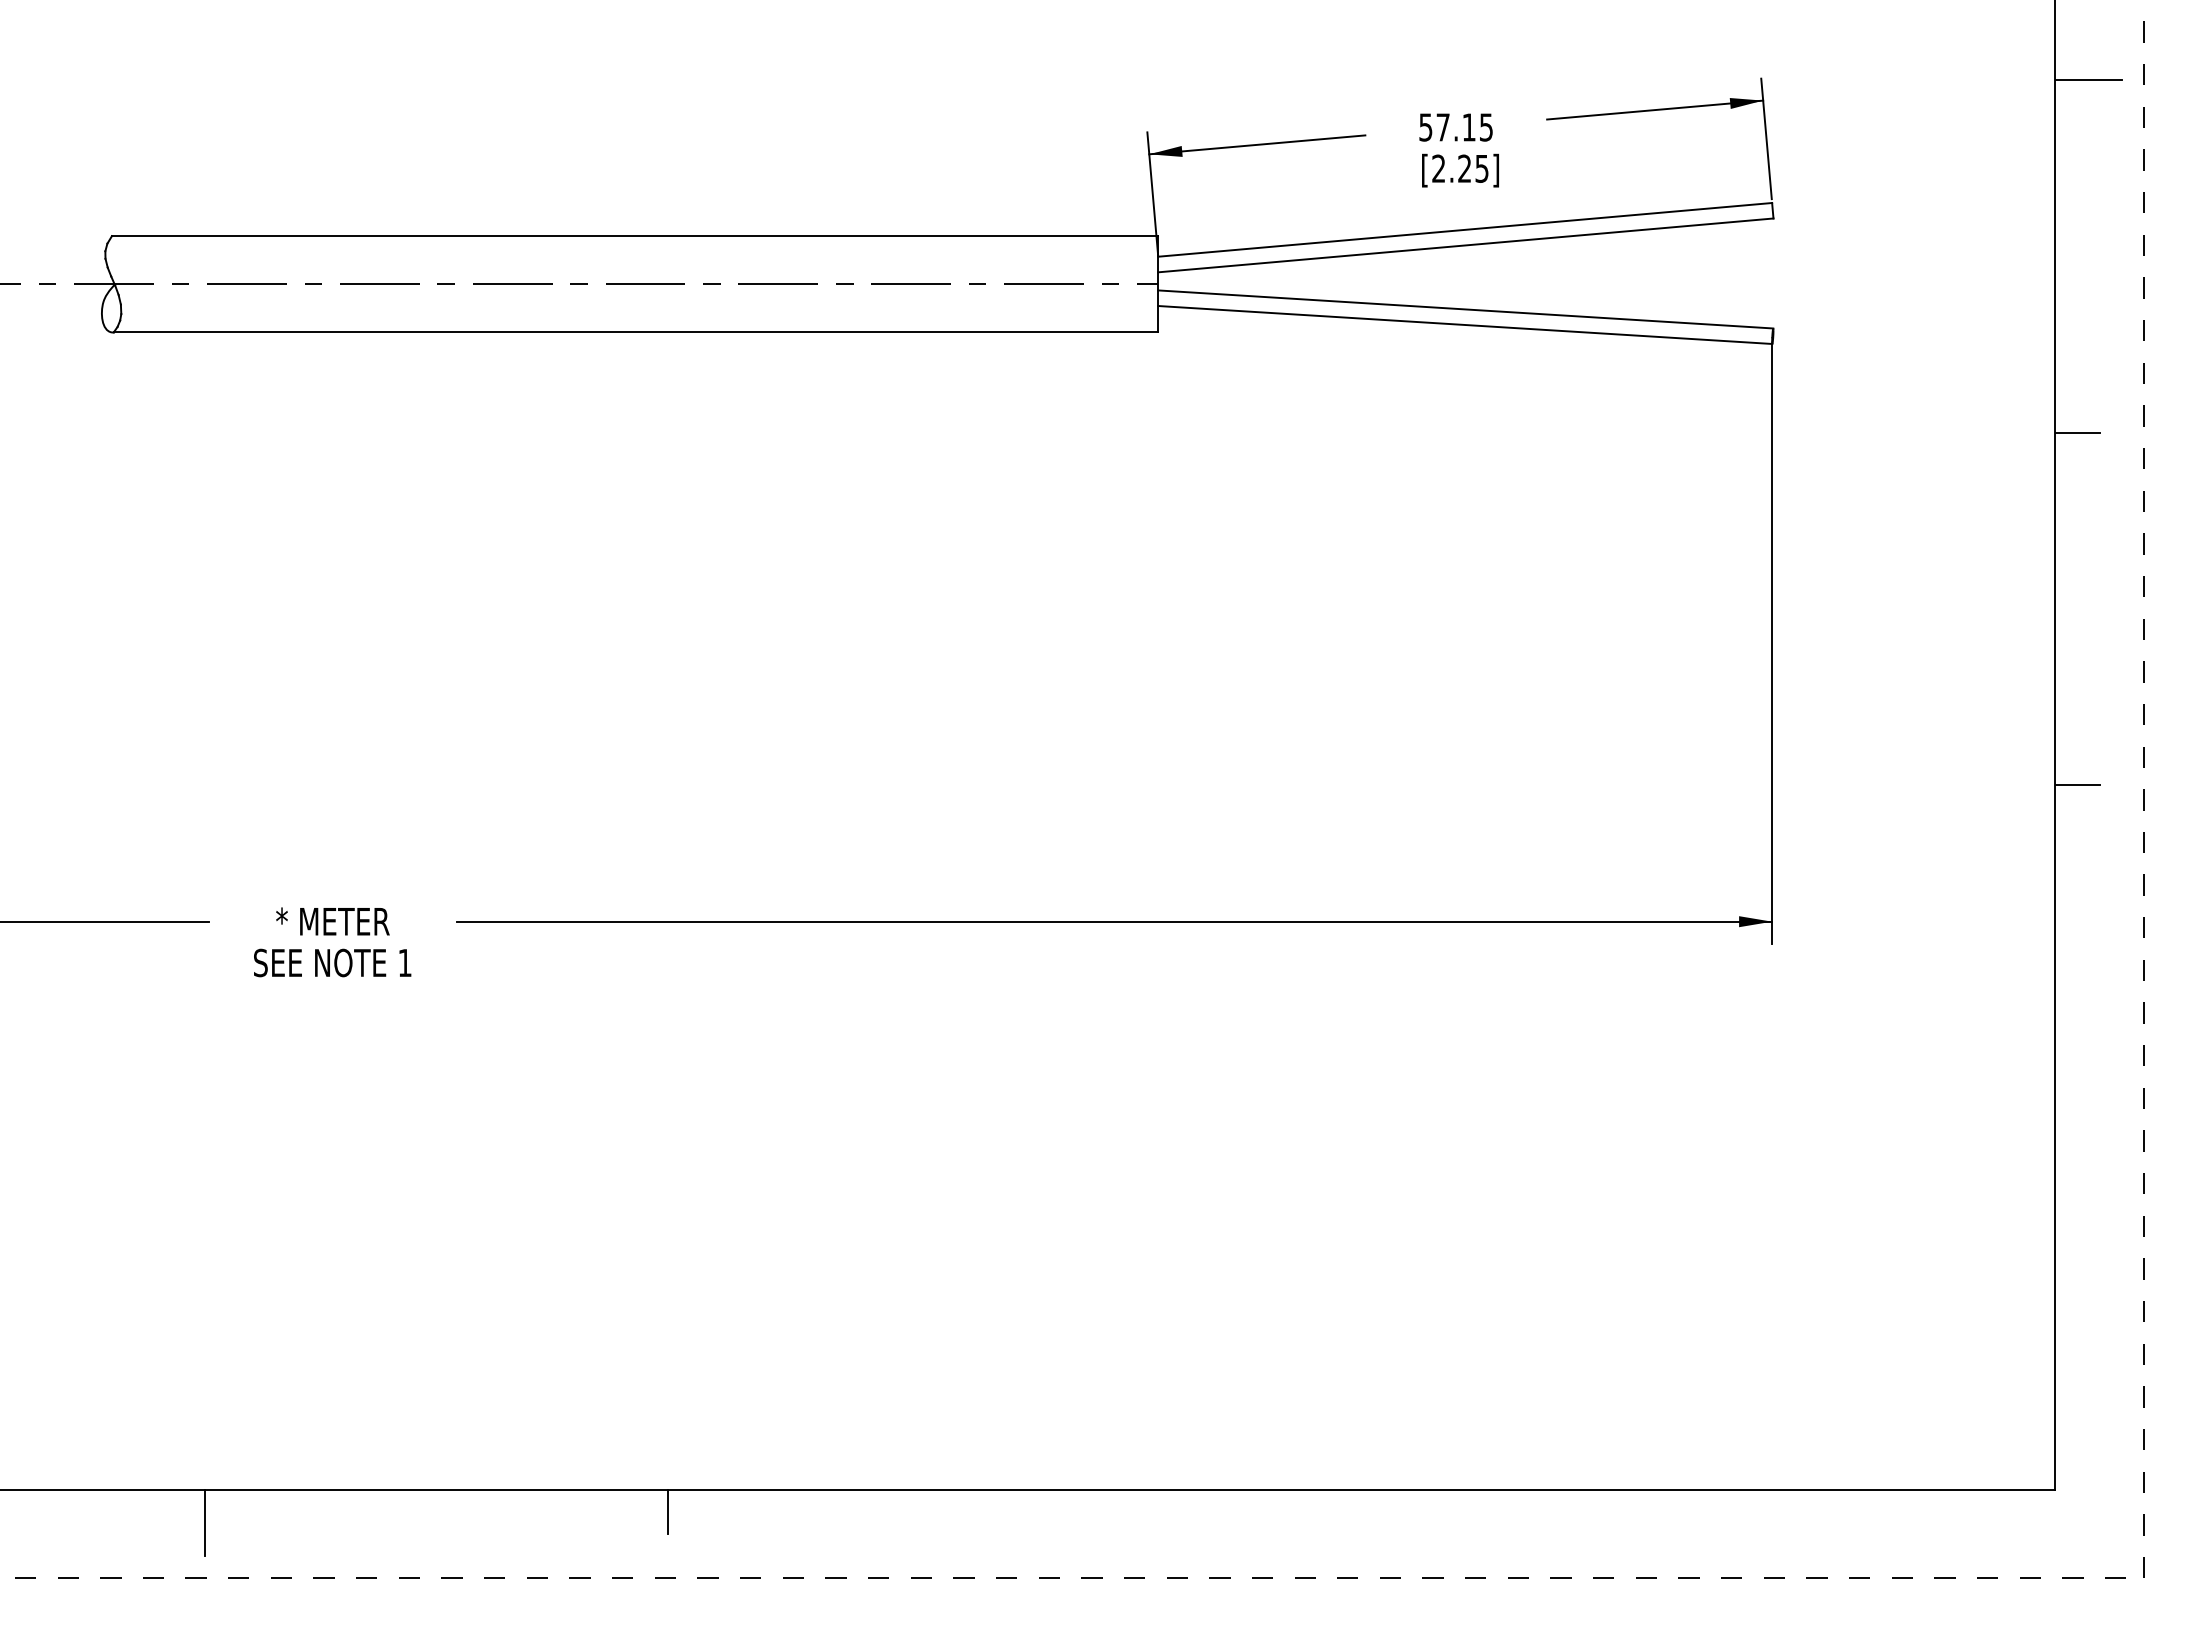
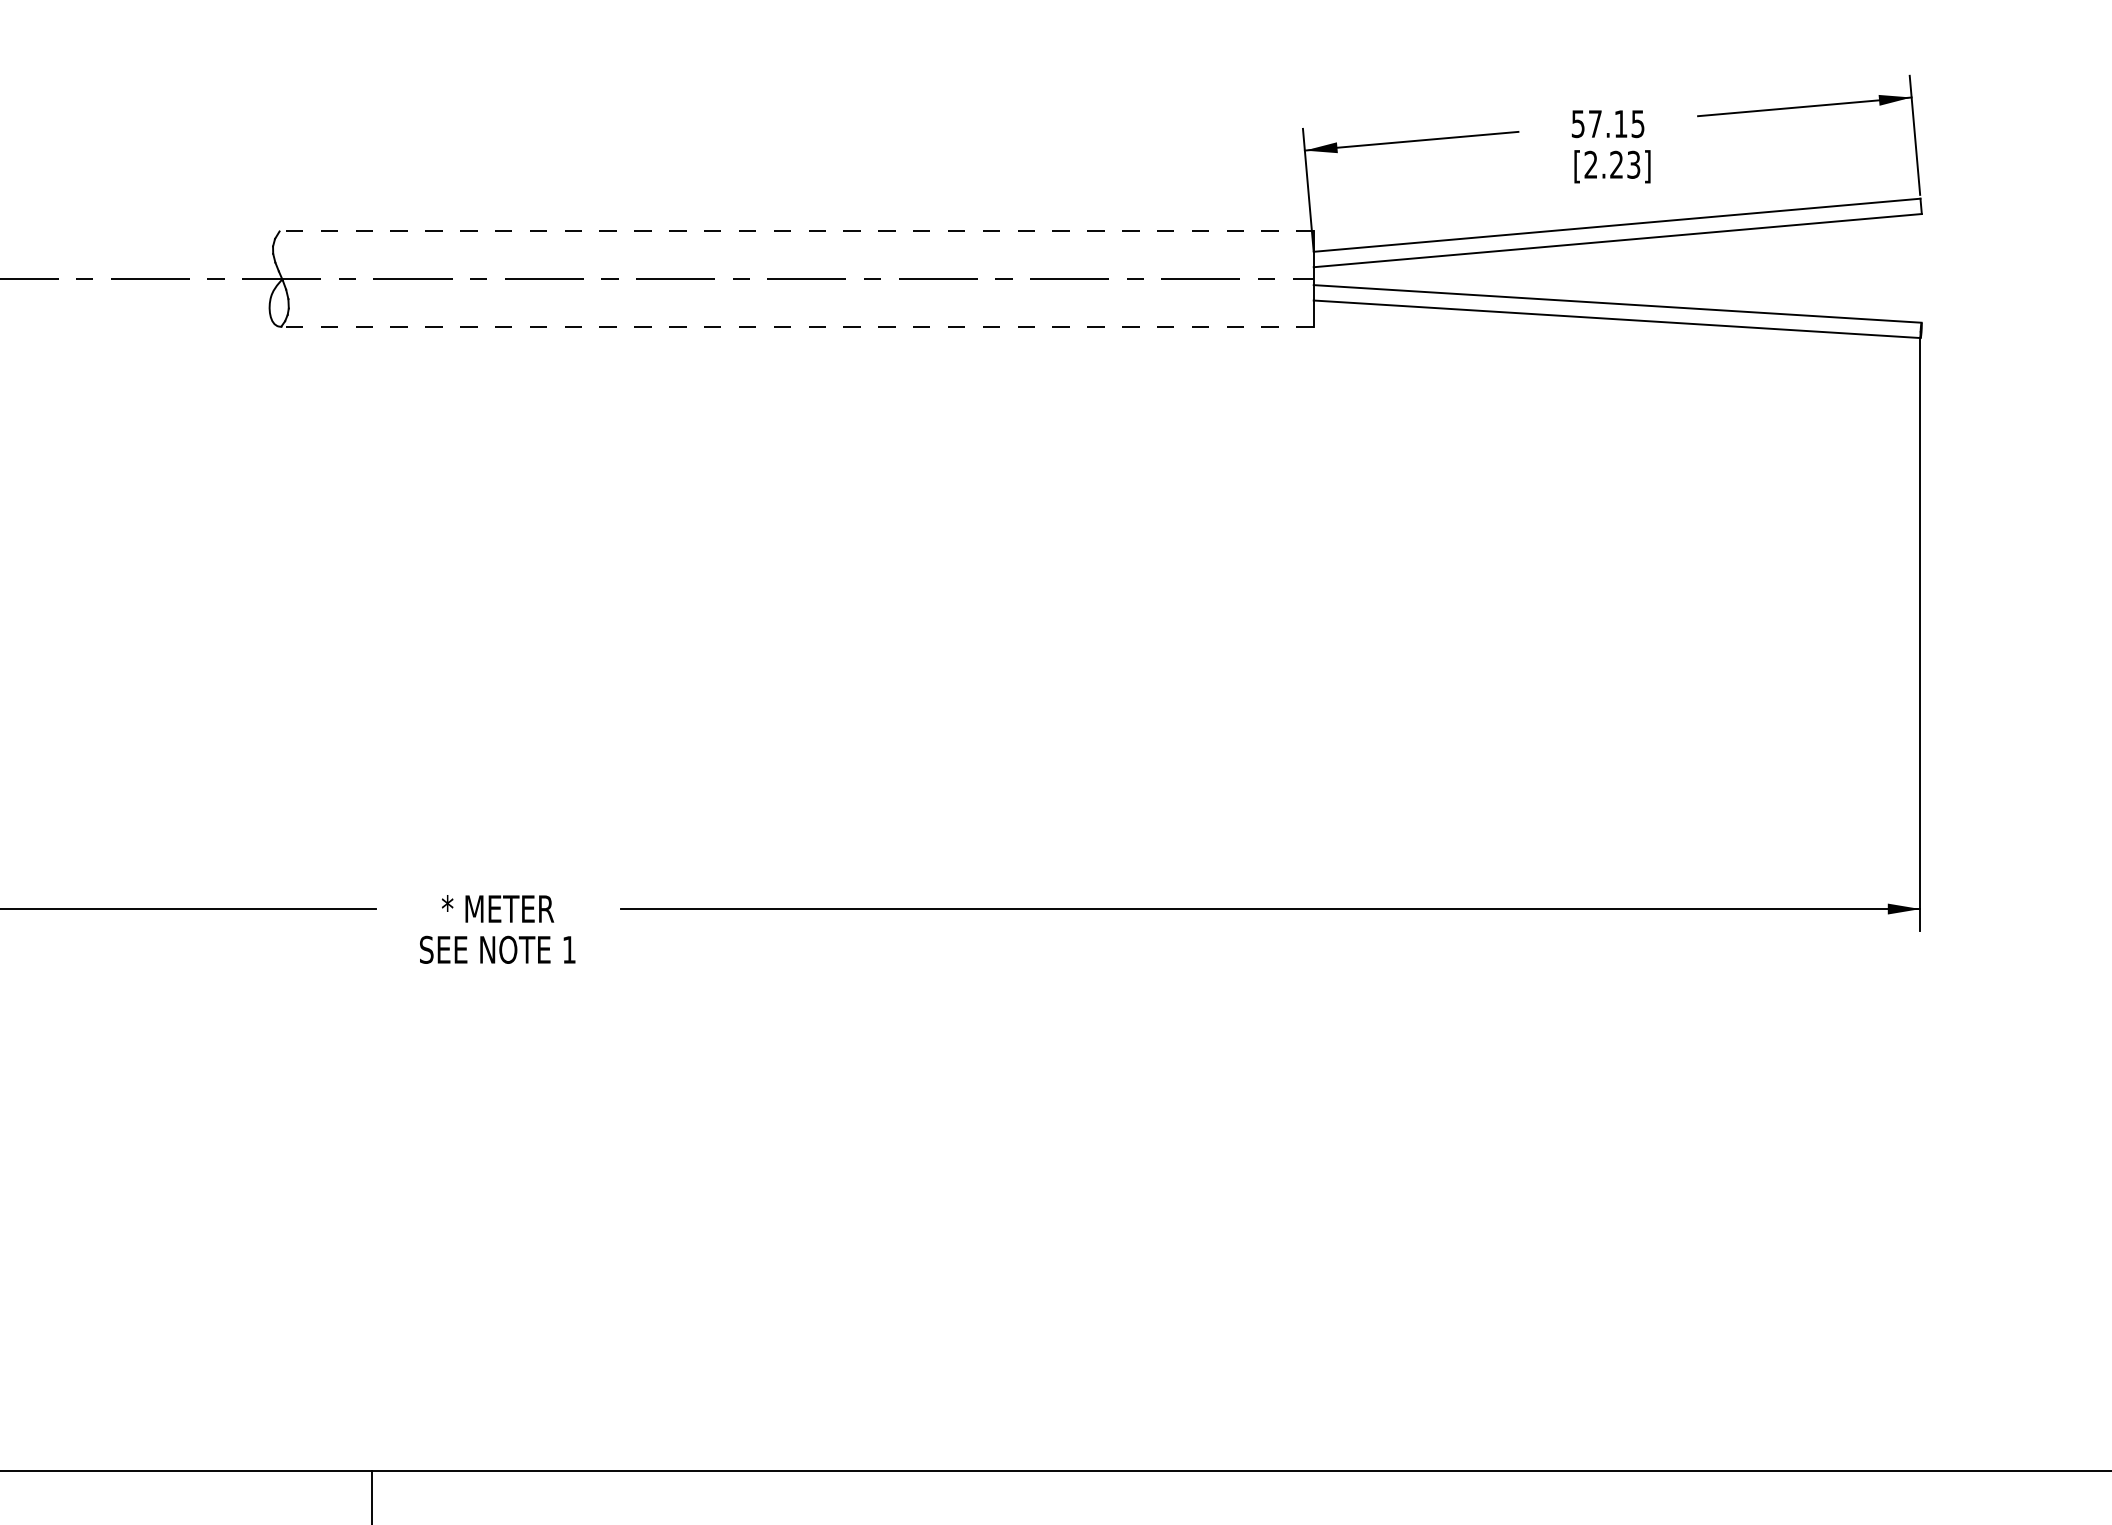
text: (1482, 168) -> (1634, 164), [2.25] -> [2.23]
line: (634, 236) -> (796, 231), solid -> dashed
line: (635, 332) -> (797, 326), solid -> dashed
line: (667, 1512) -> (828, 1493), removed

